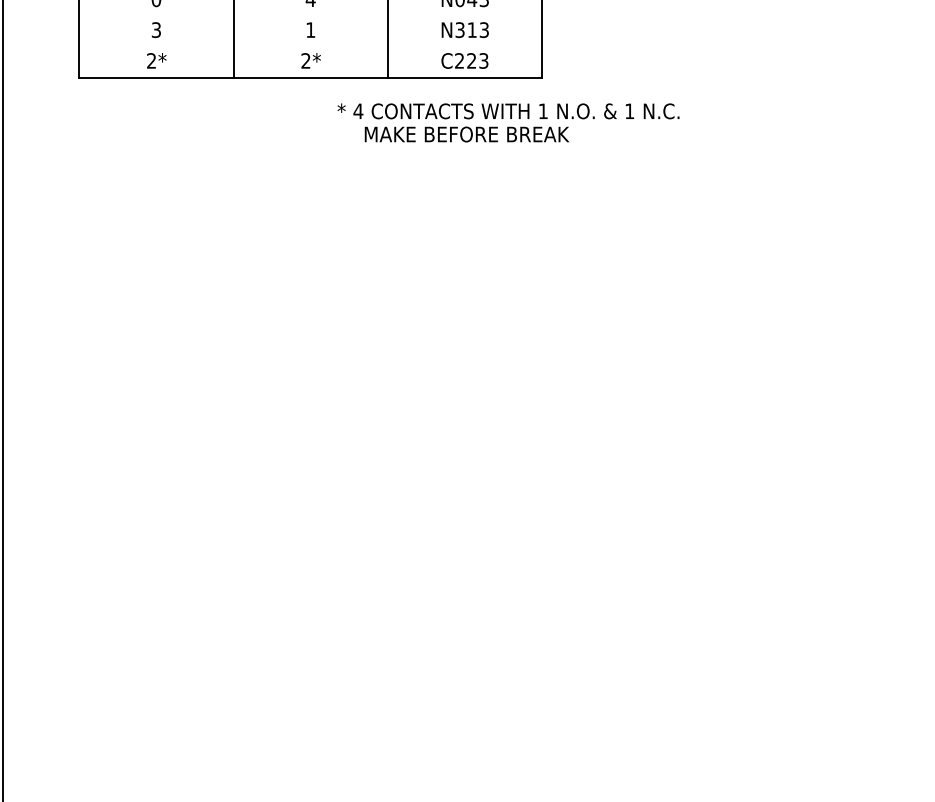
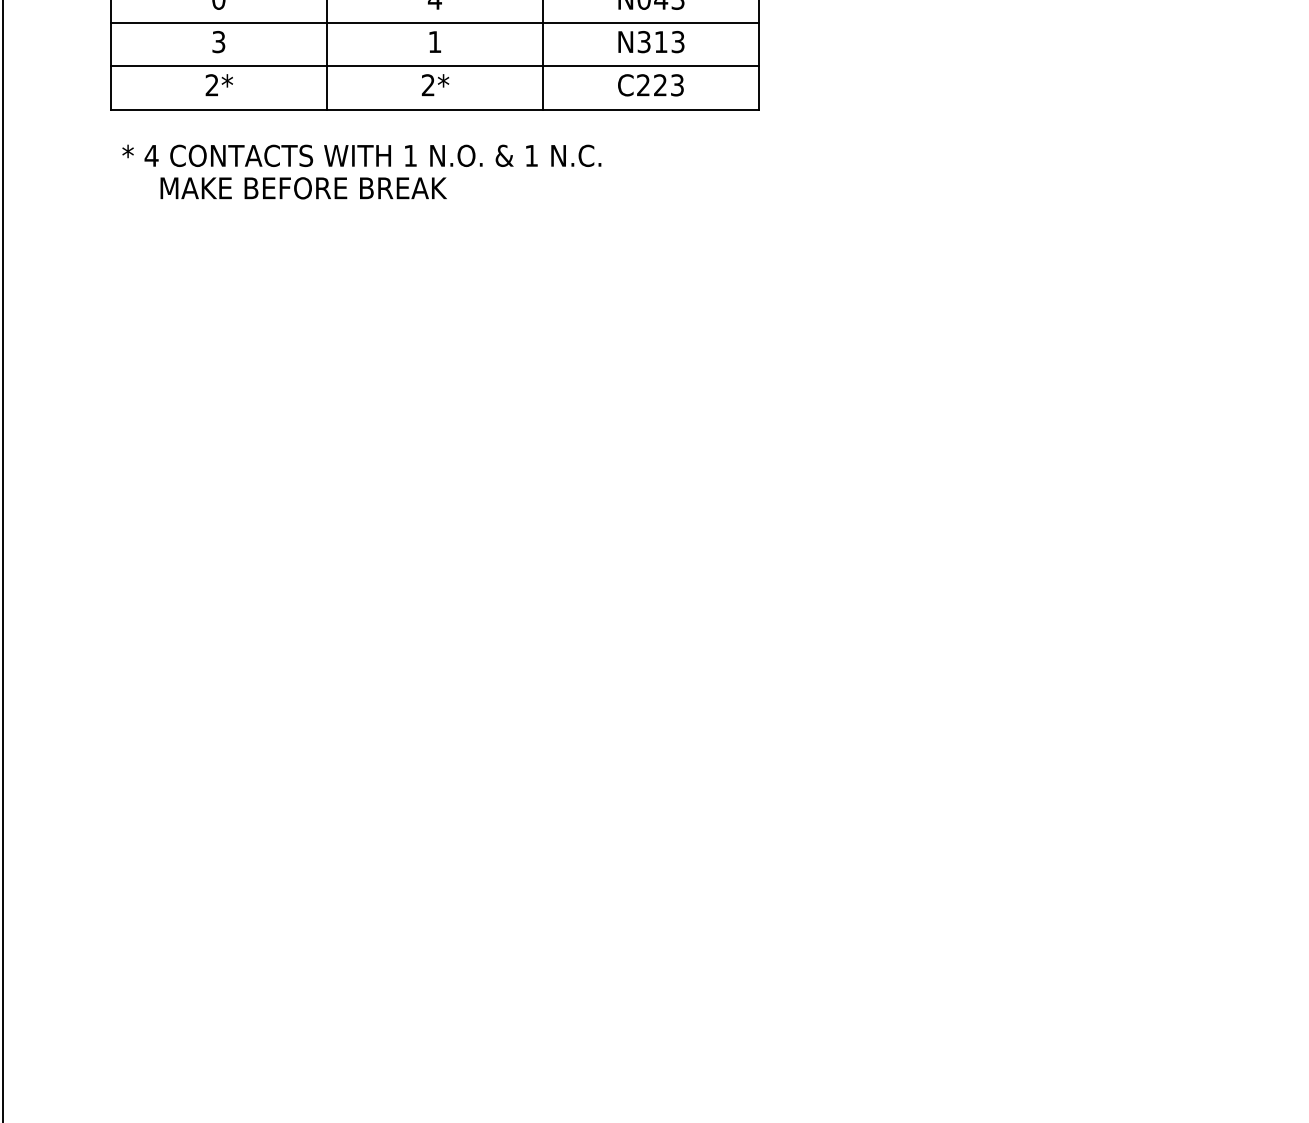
line: (310, 16) -> (434, 23), added
line: (310, 47) -> (434, 66), added
text: (508, 122) -> (361, 171), moved

